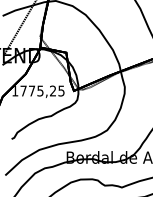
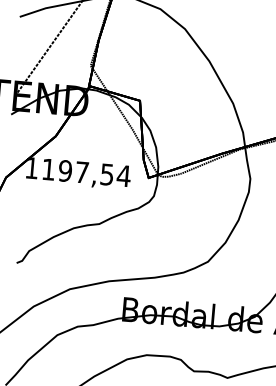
text: (42, 90) -> (86, 171), 1775,25 -> 1197,54

